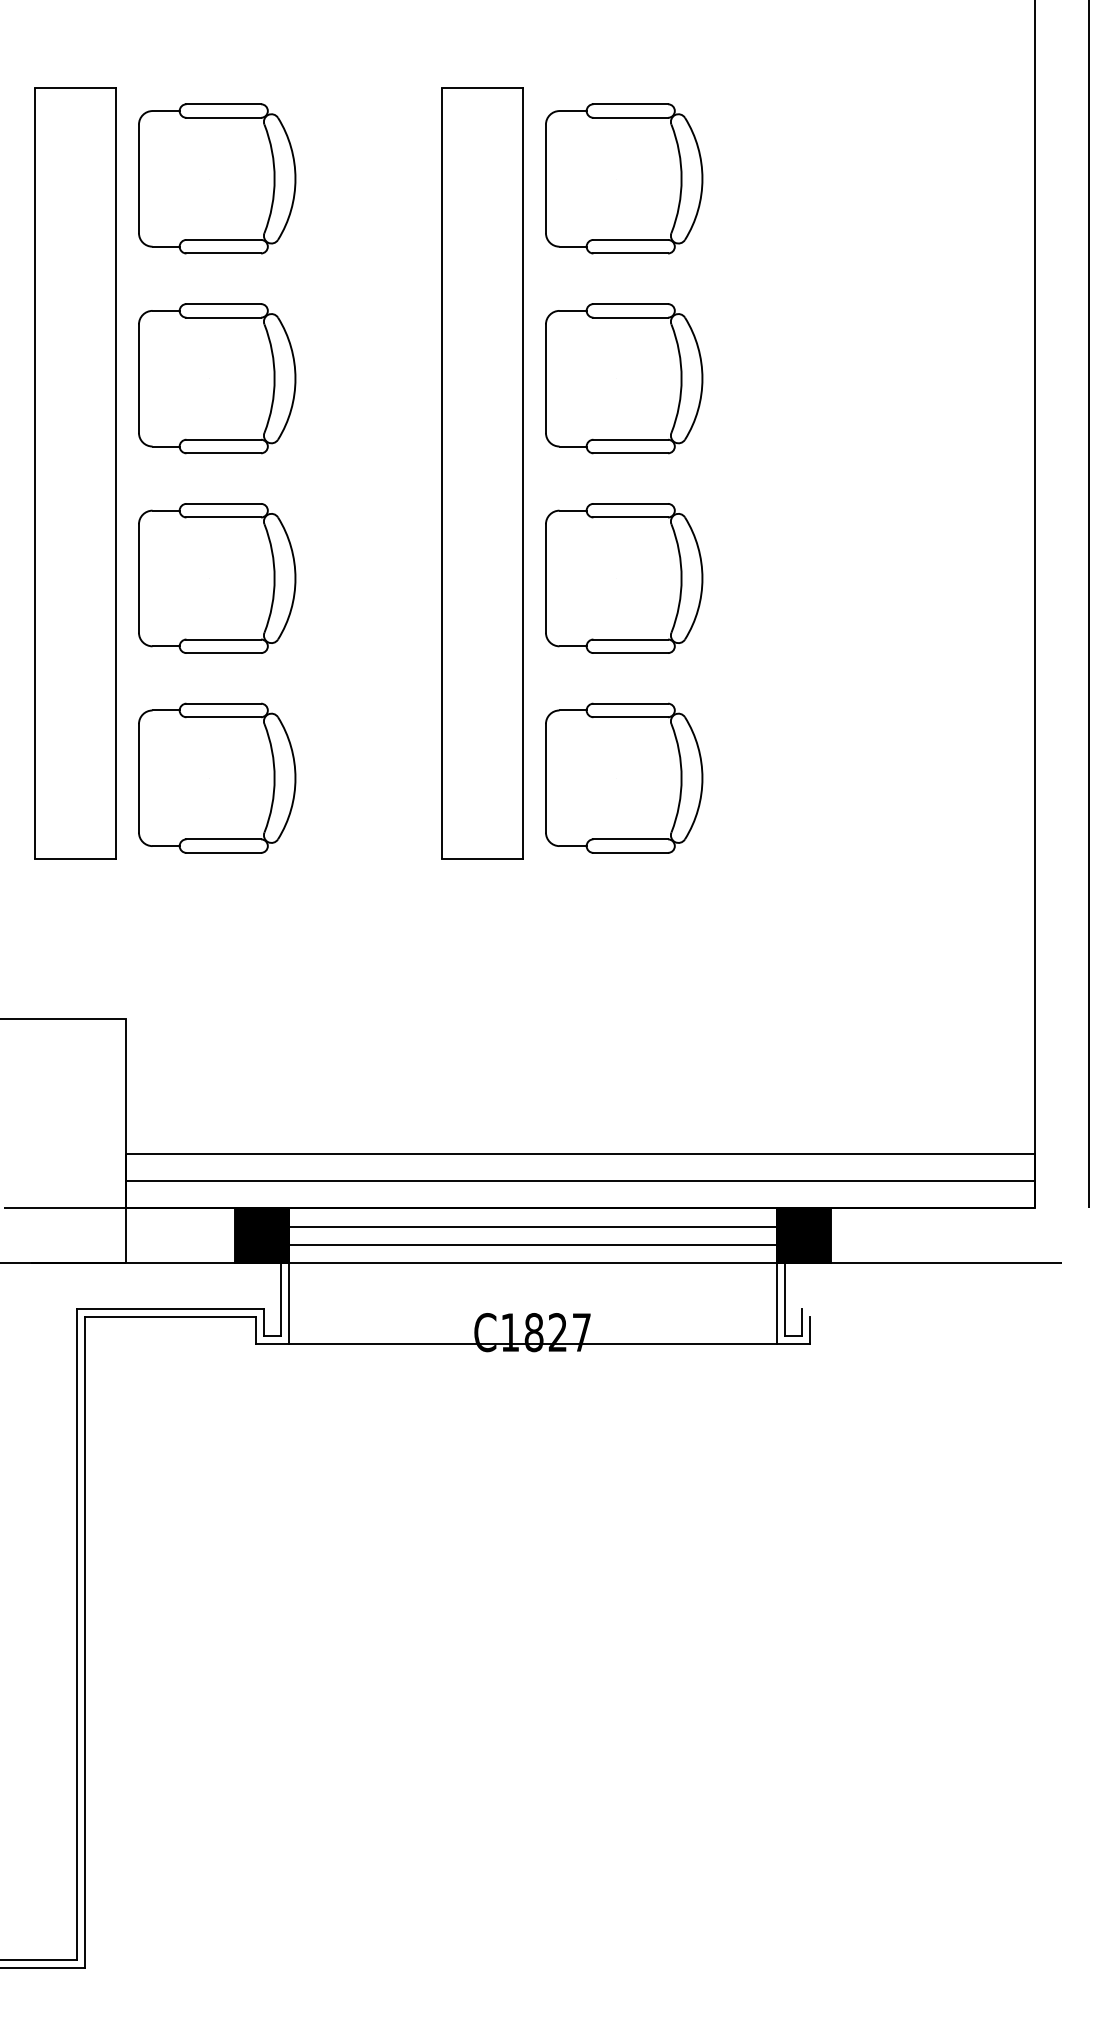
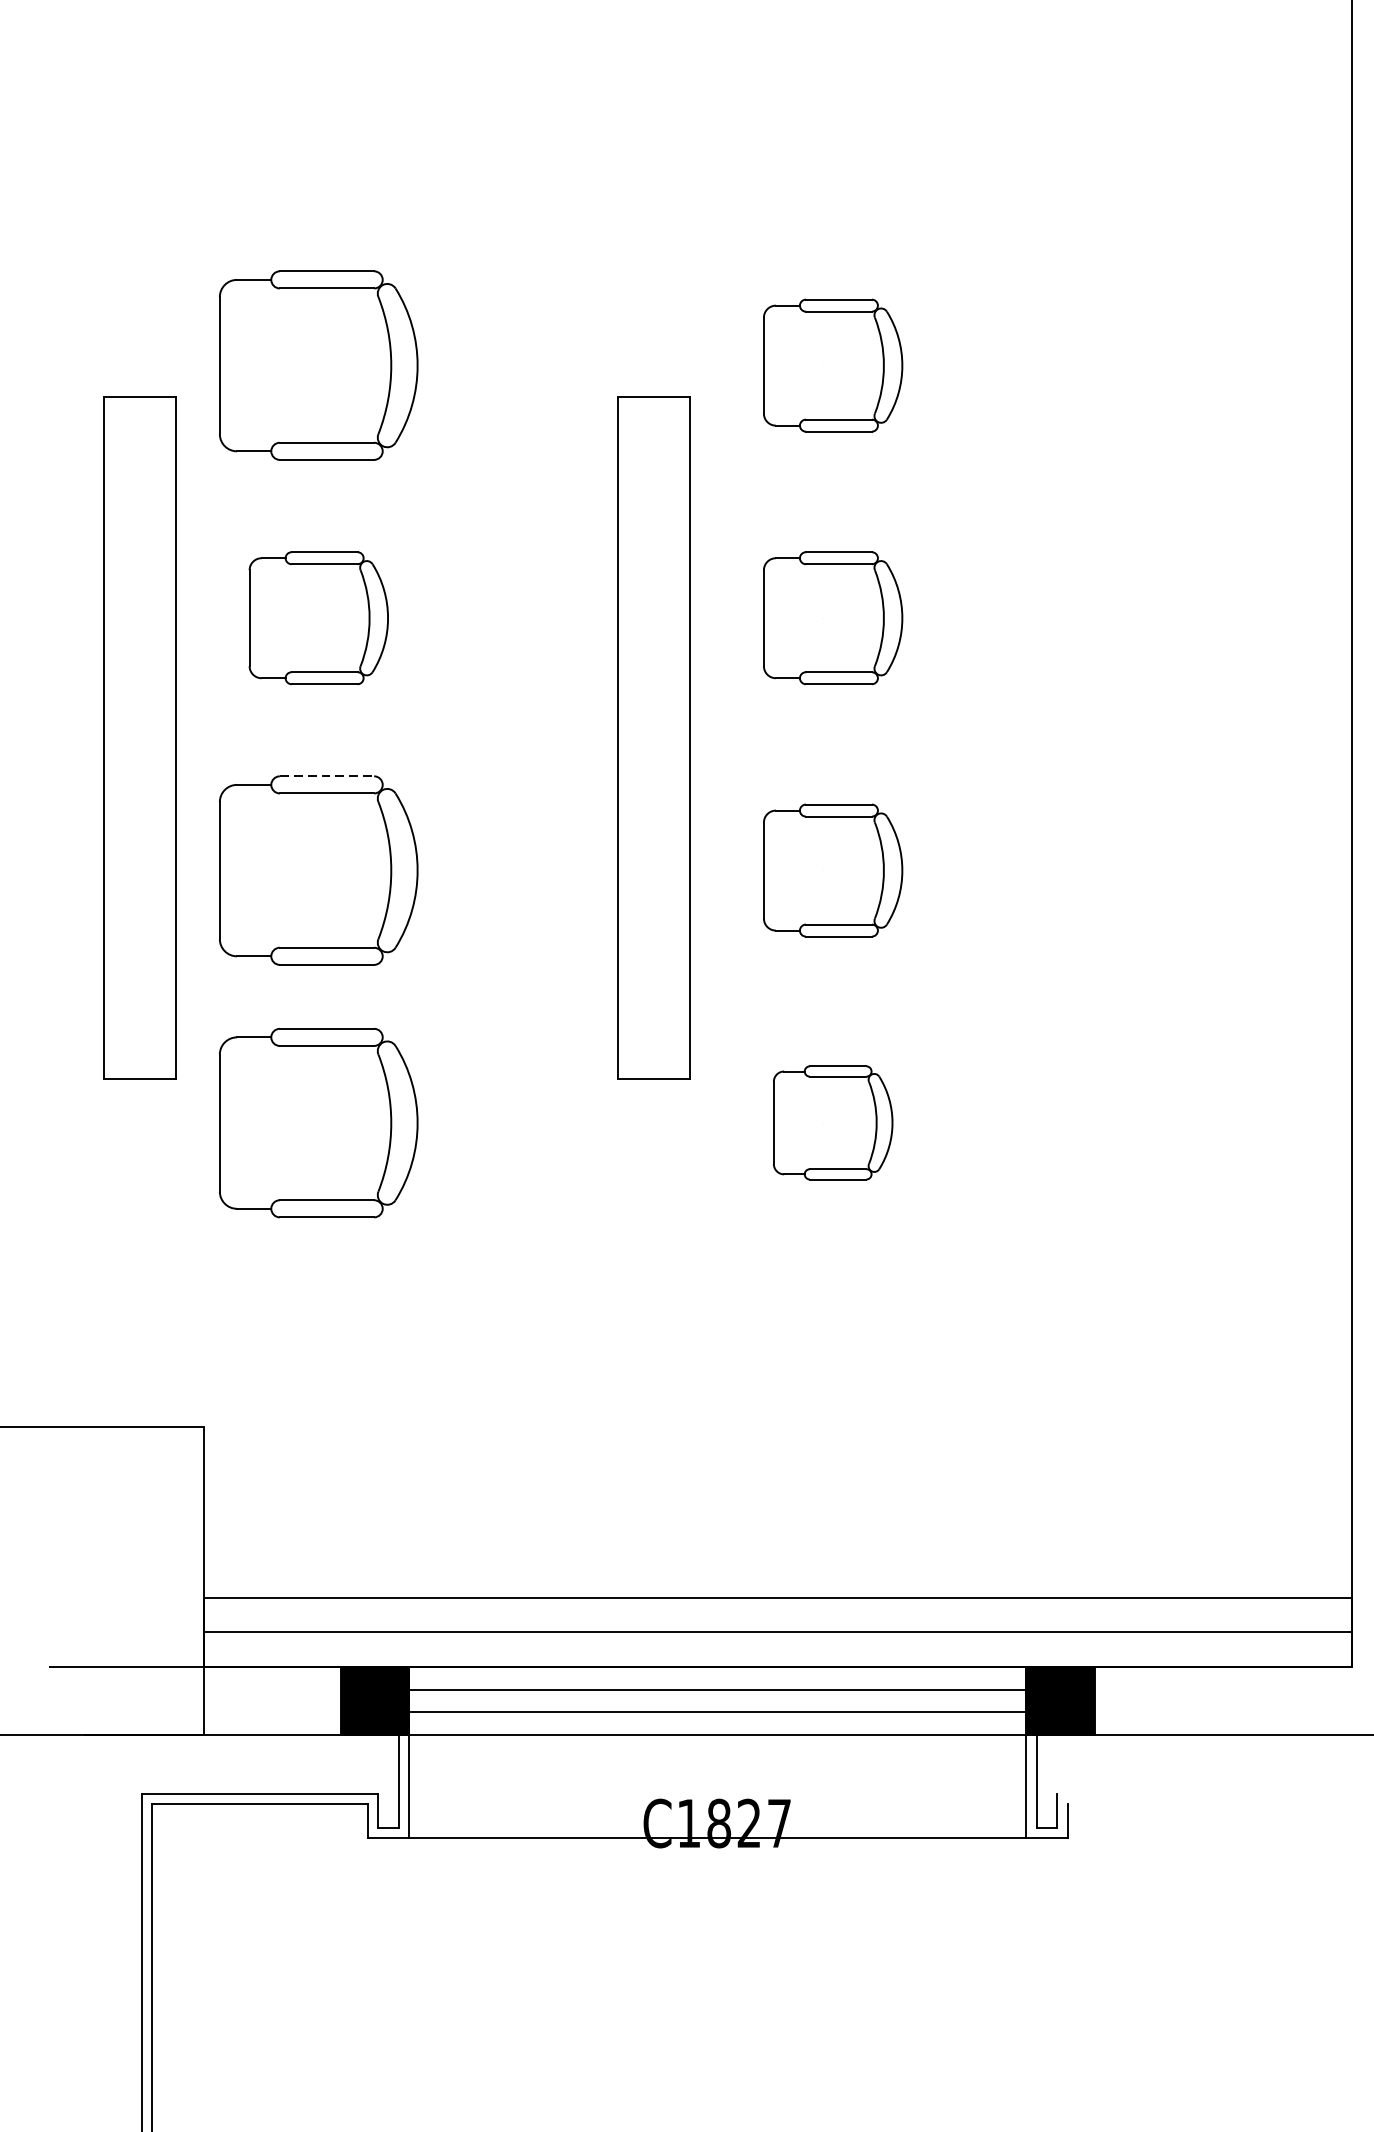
part: (624, 178) -> (833, 365), size x0.7
part: (217, 378) -> (319, 617), size x0.7
part: (624, 378) -> (833, 617), size x0.7
part: (75, 473) -> (139, 737), size x0.7
part: (482, 473) -> (653, 737), size x0.7
line: (224, 503) -> (327, 775), solid -> dashed
part: (624, 578) -> (833, 870), size x0.7
part: (624, 777) -> (833, 1122), size x0.6

